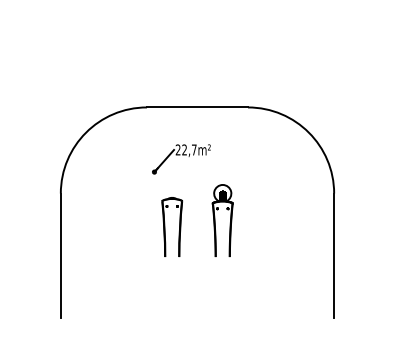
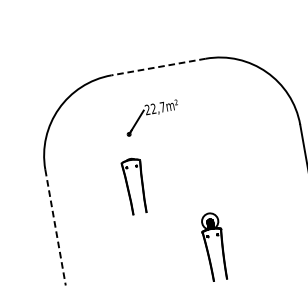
line: (197, 107) -> (158, 67), solid -> dashed
part: (215, 220) -> (207, 247), moved
part: (165, 226) -> (128, 186), moved
line: (60, 256) -> (55, 228), solid -> dashed

